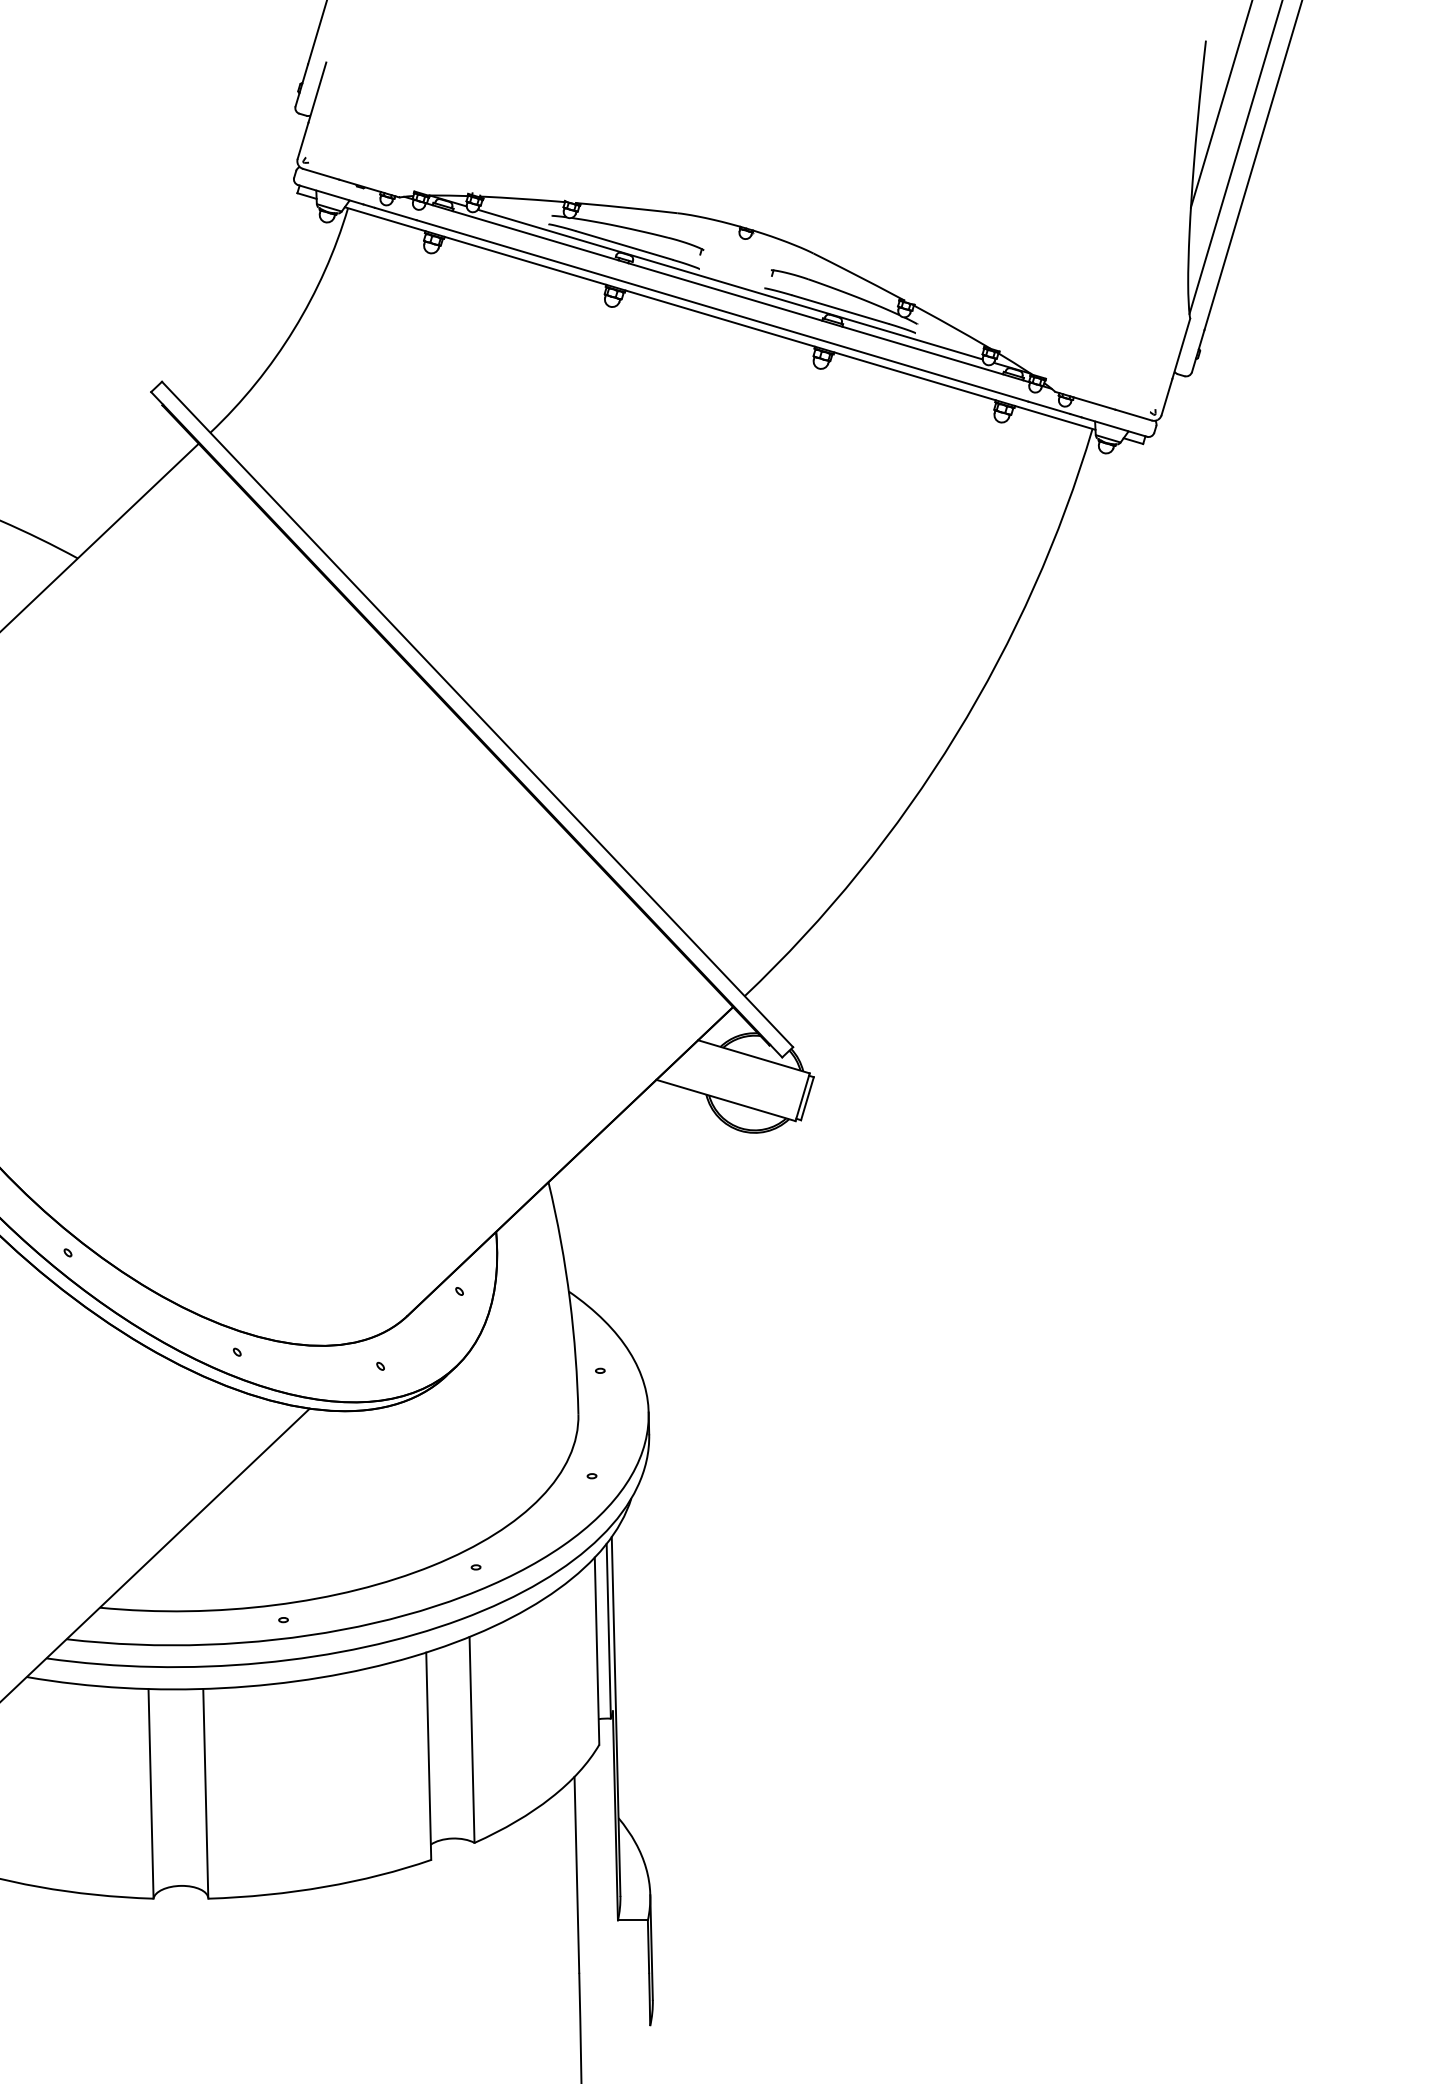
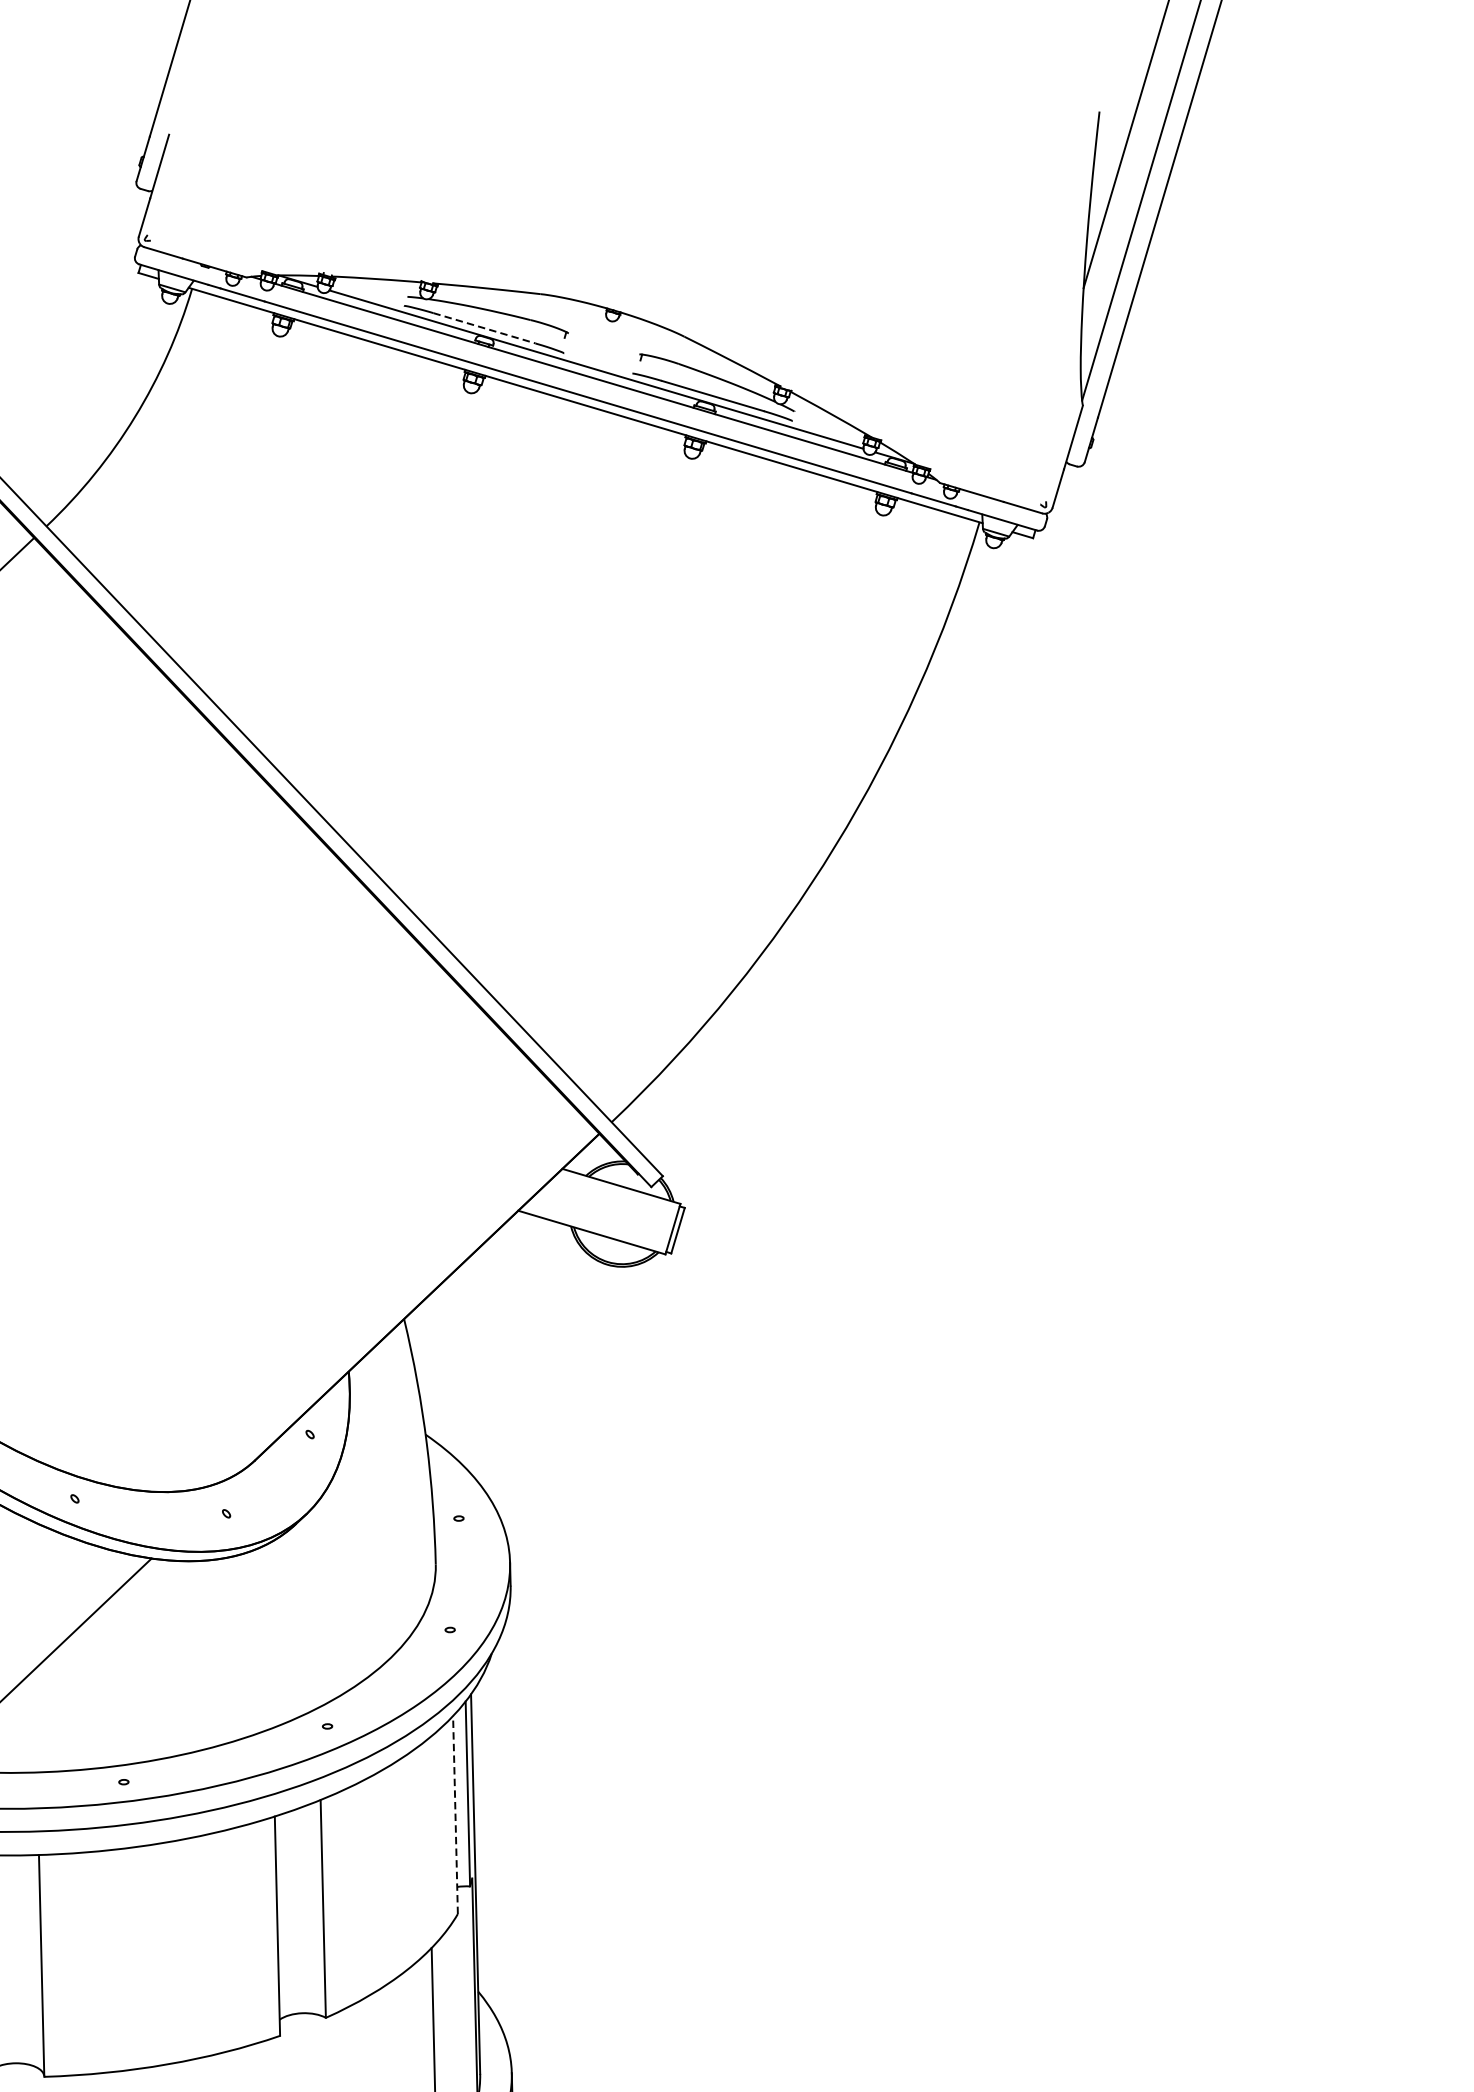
line: (624, 245) -> (484, 328), solid -> dashed
line: (597, 1651) -> (455, 1815), solid -> dashed

